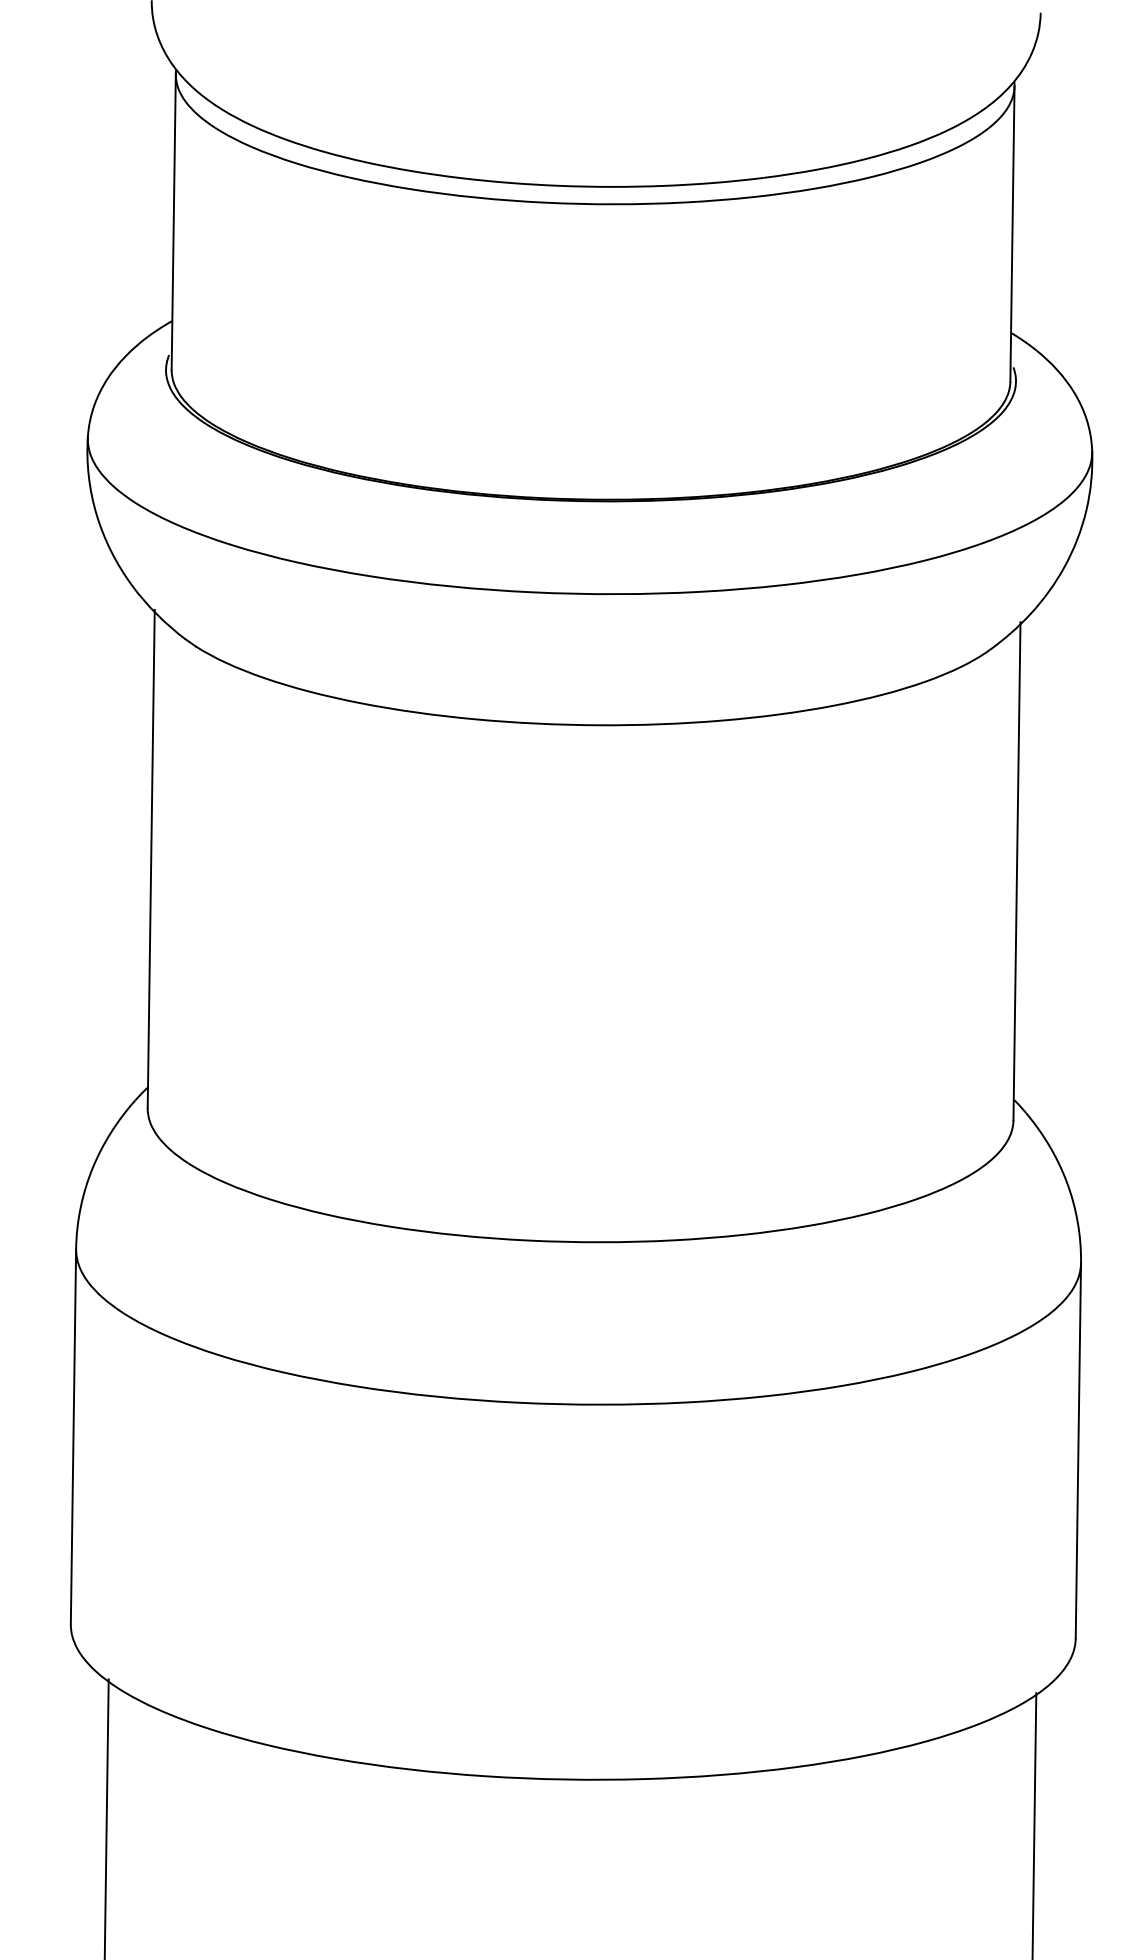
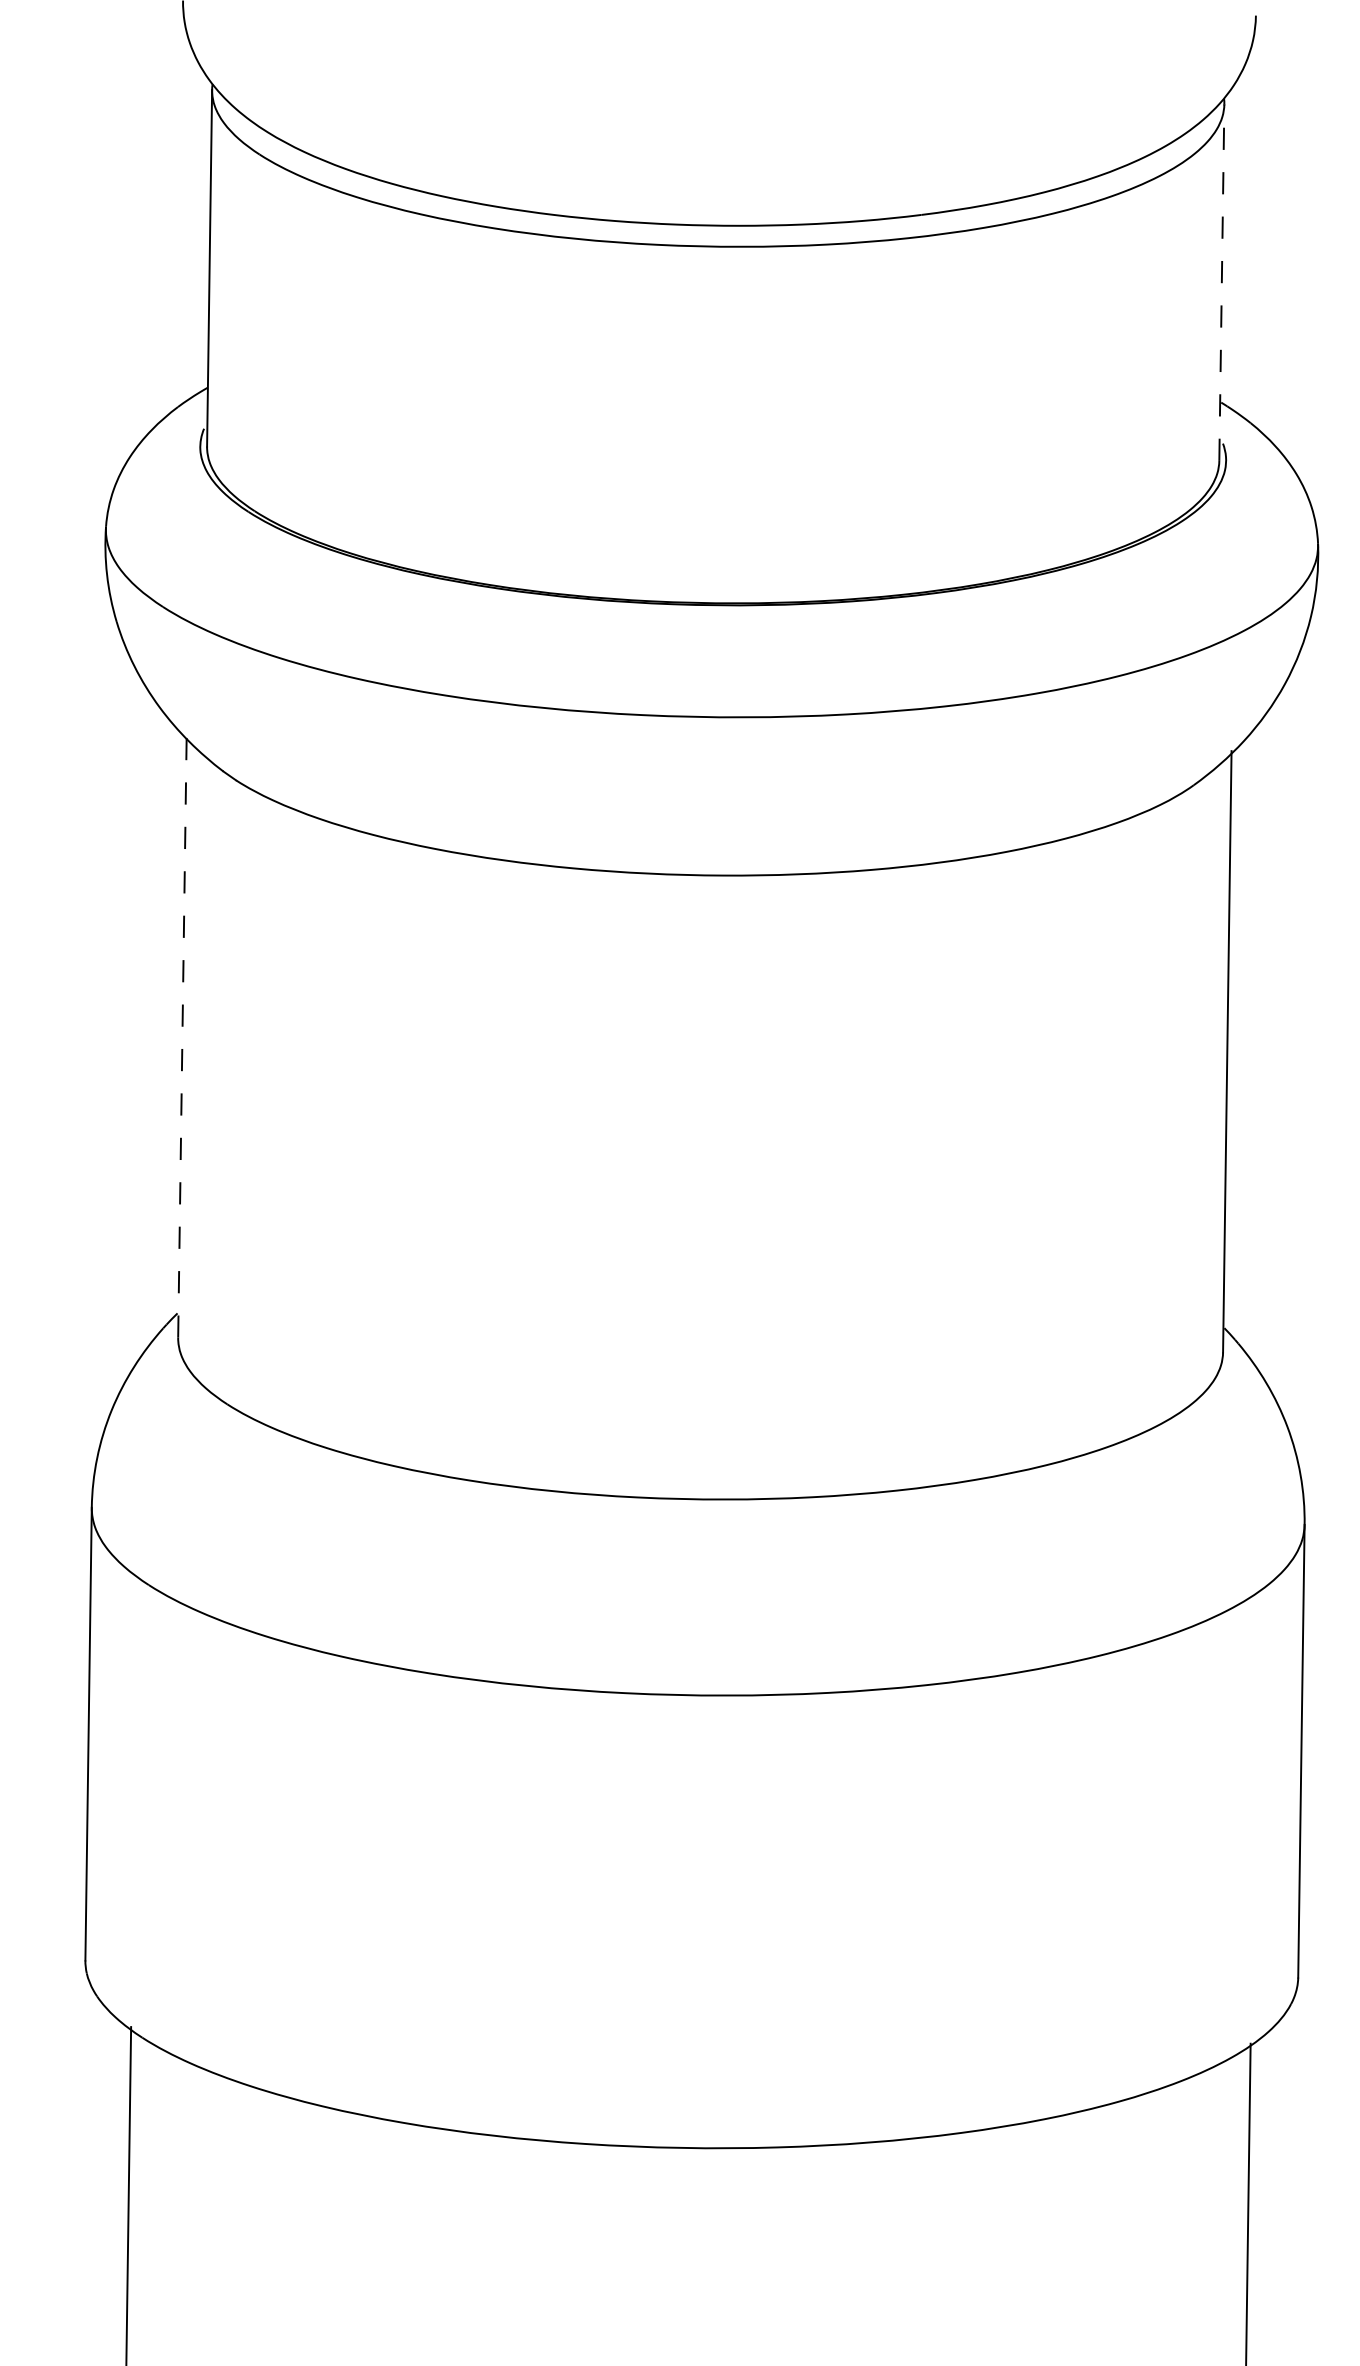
line: (1012, 233) -> (1221, 282), solid -> dashed
line: (151, 858) -> (182, 1036), solid -> dashed

